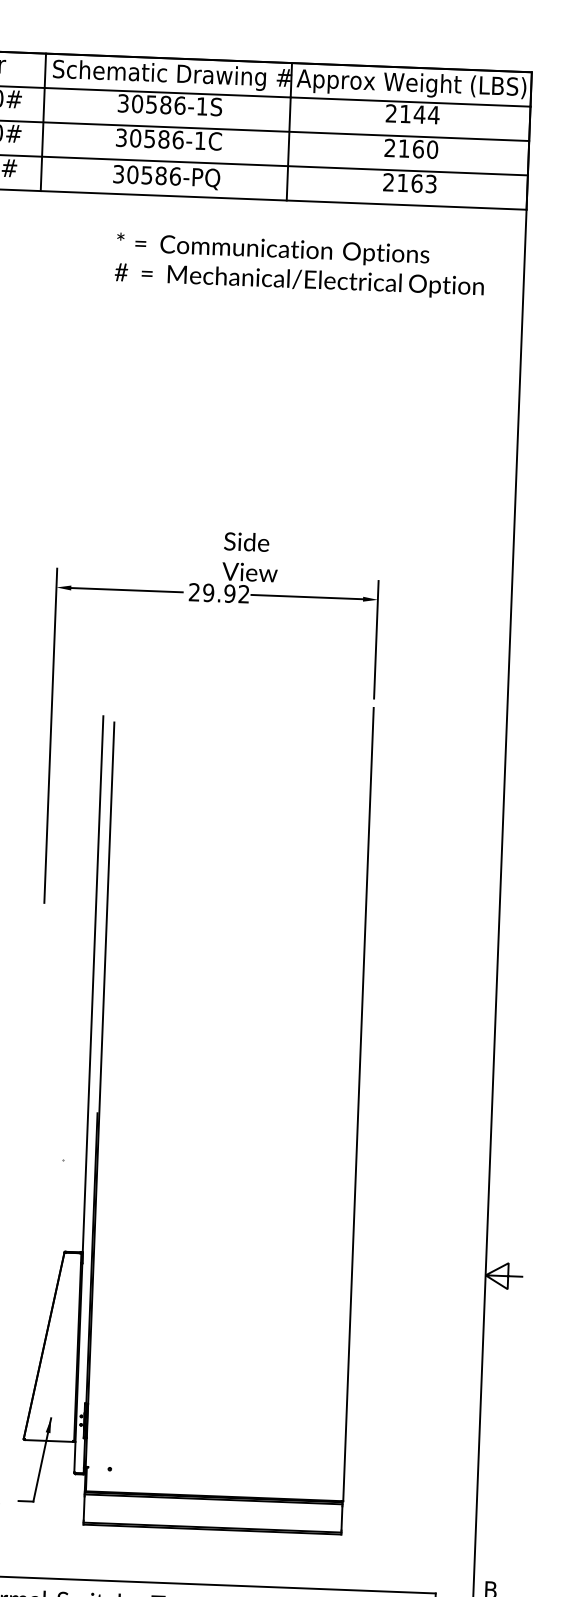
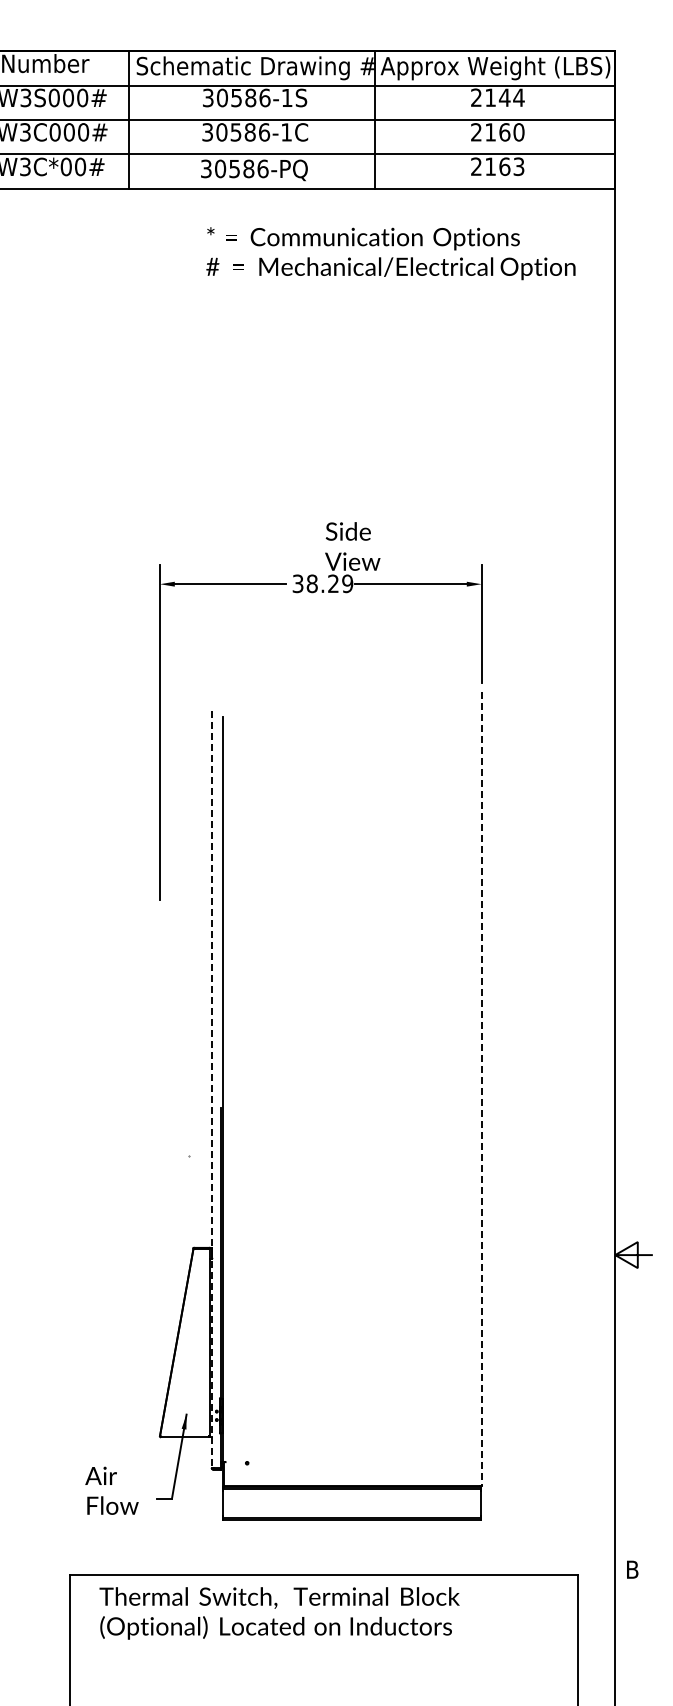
text: (218, 592) -> (322, 583), 29.92 -> 38.29
line: (88, 1094) -> (211, 1089), solid -> dashed
line: (358, 1104) -> (481, 1089), solid -> dashed

